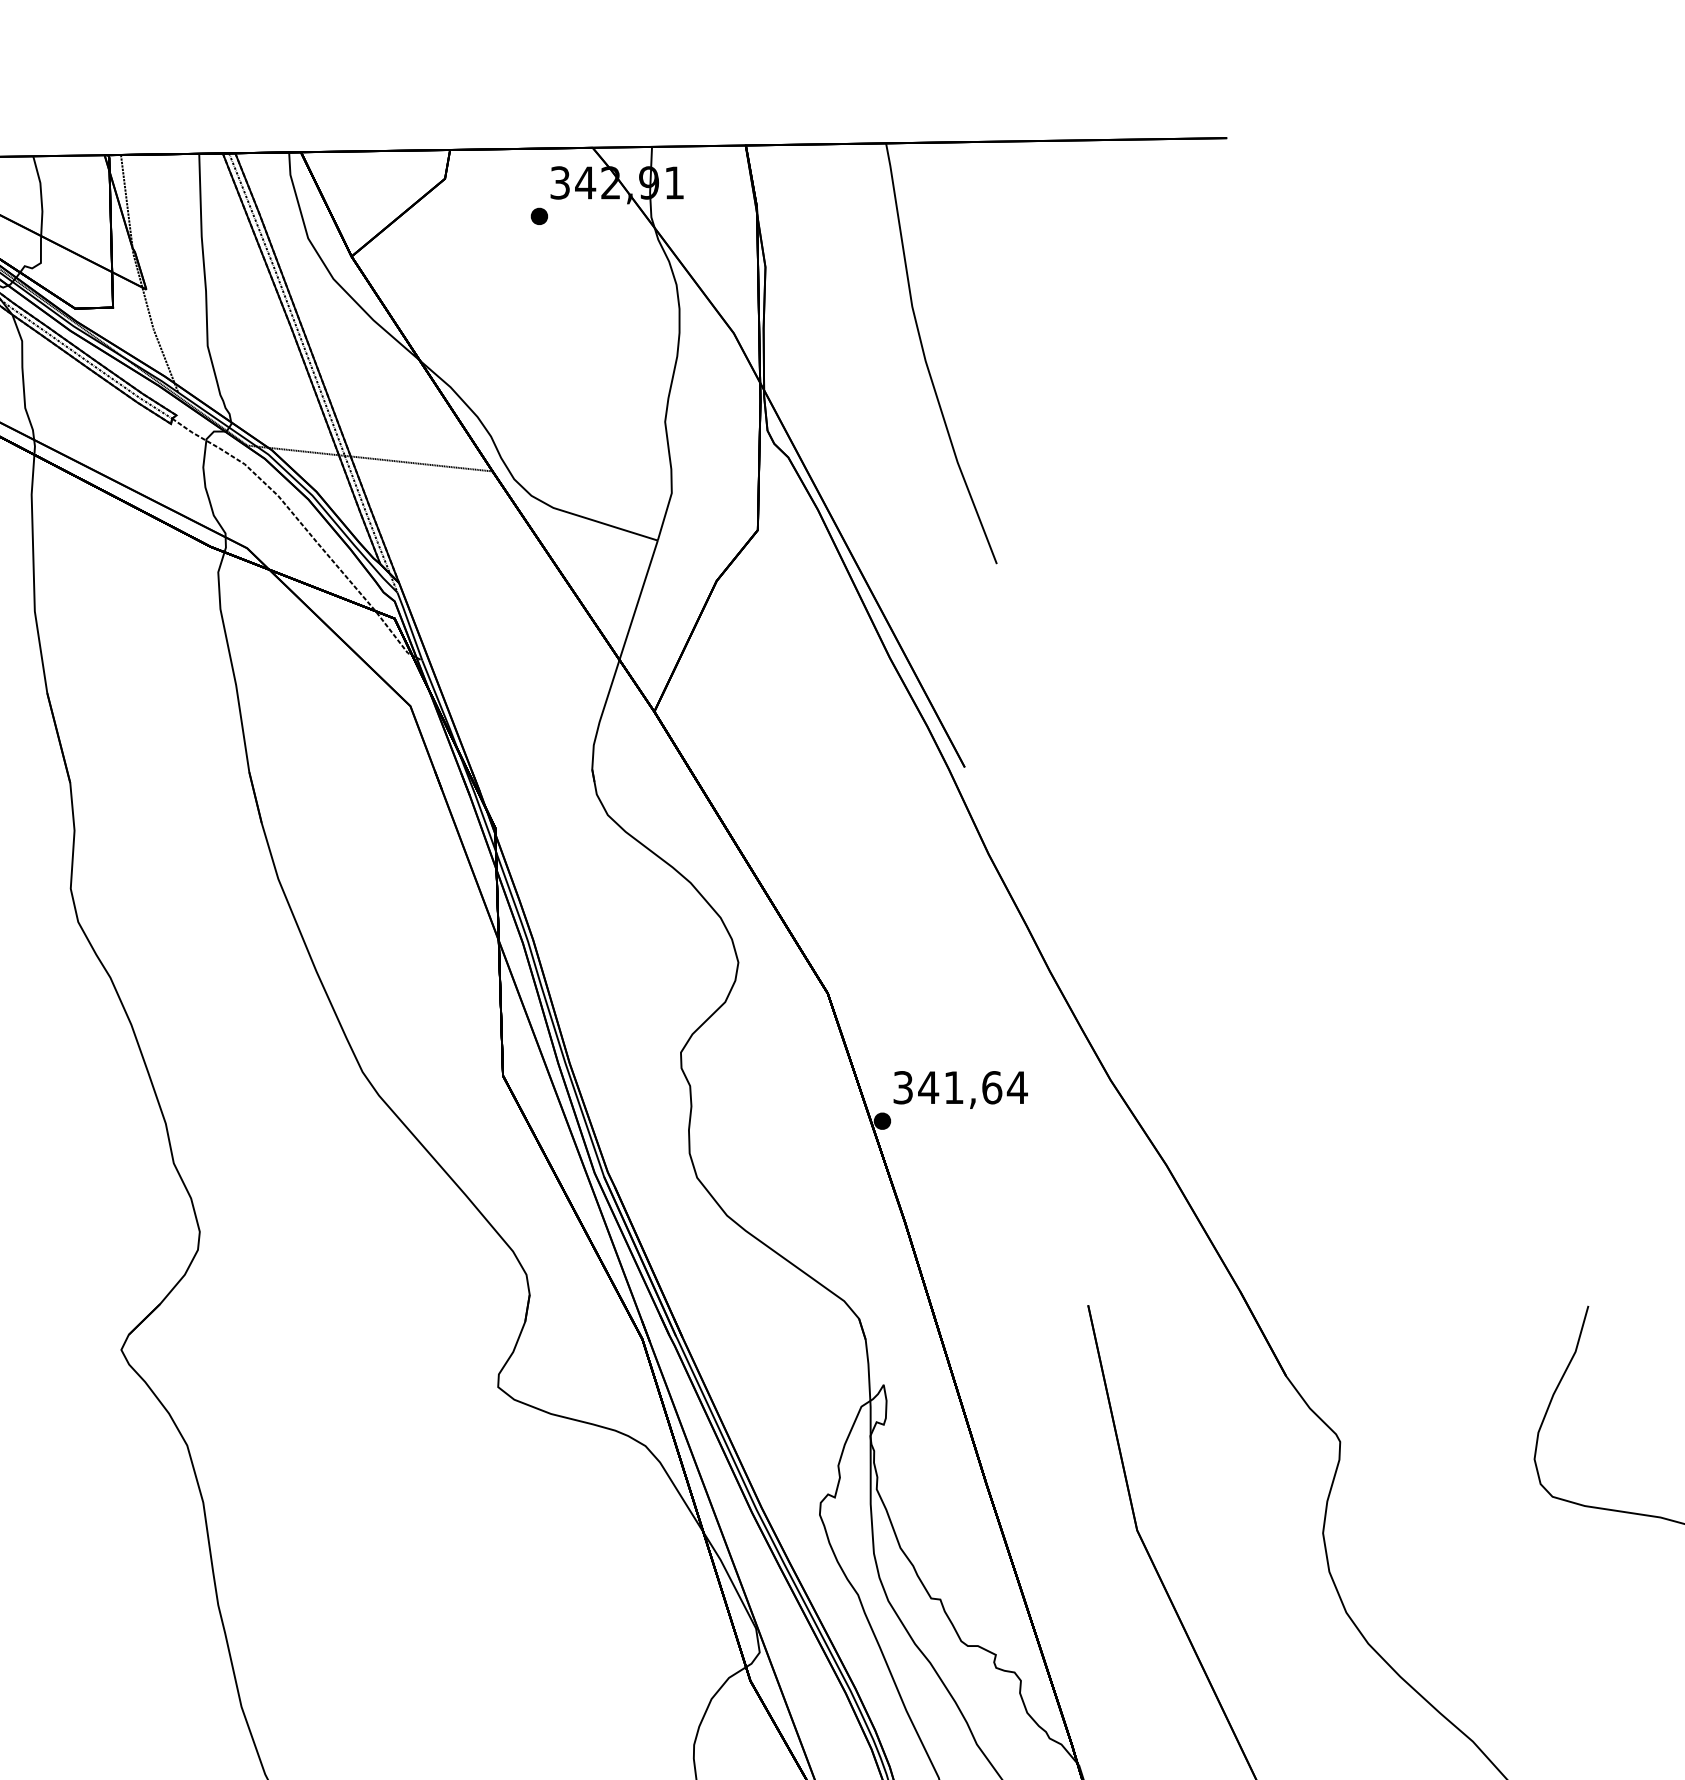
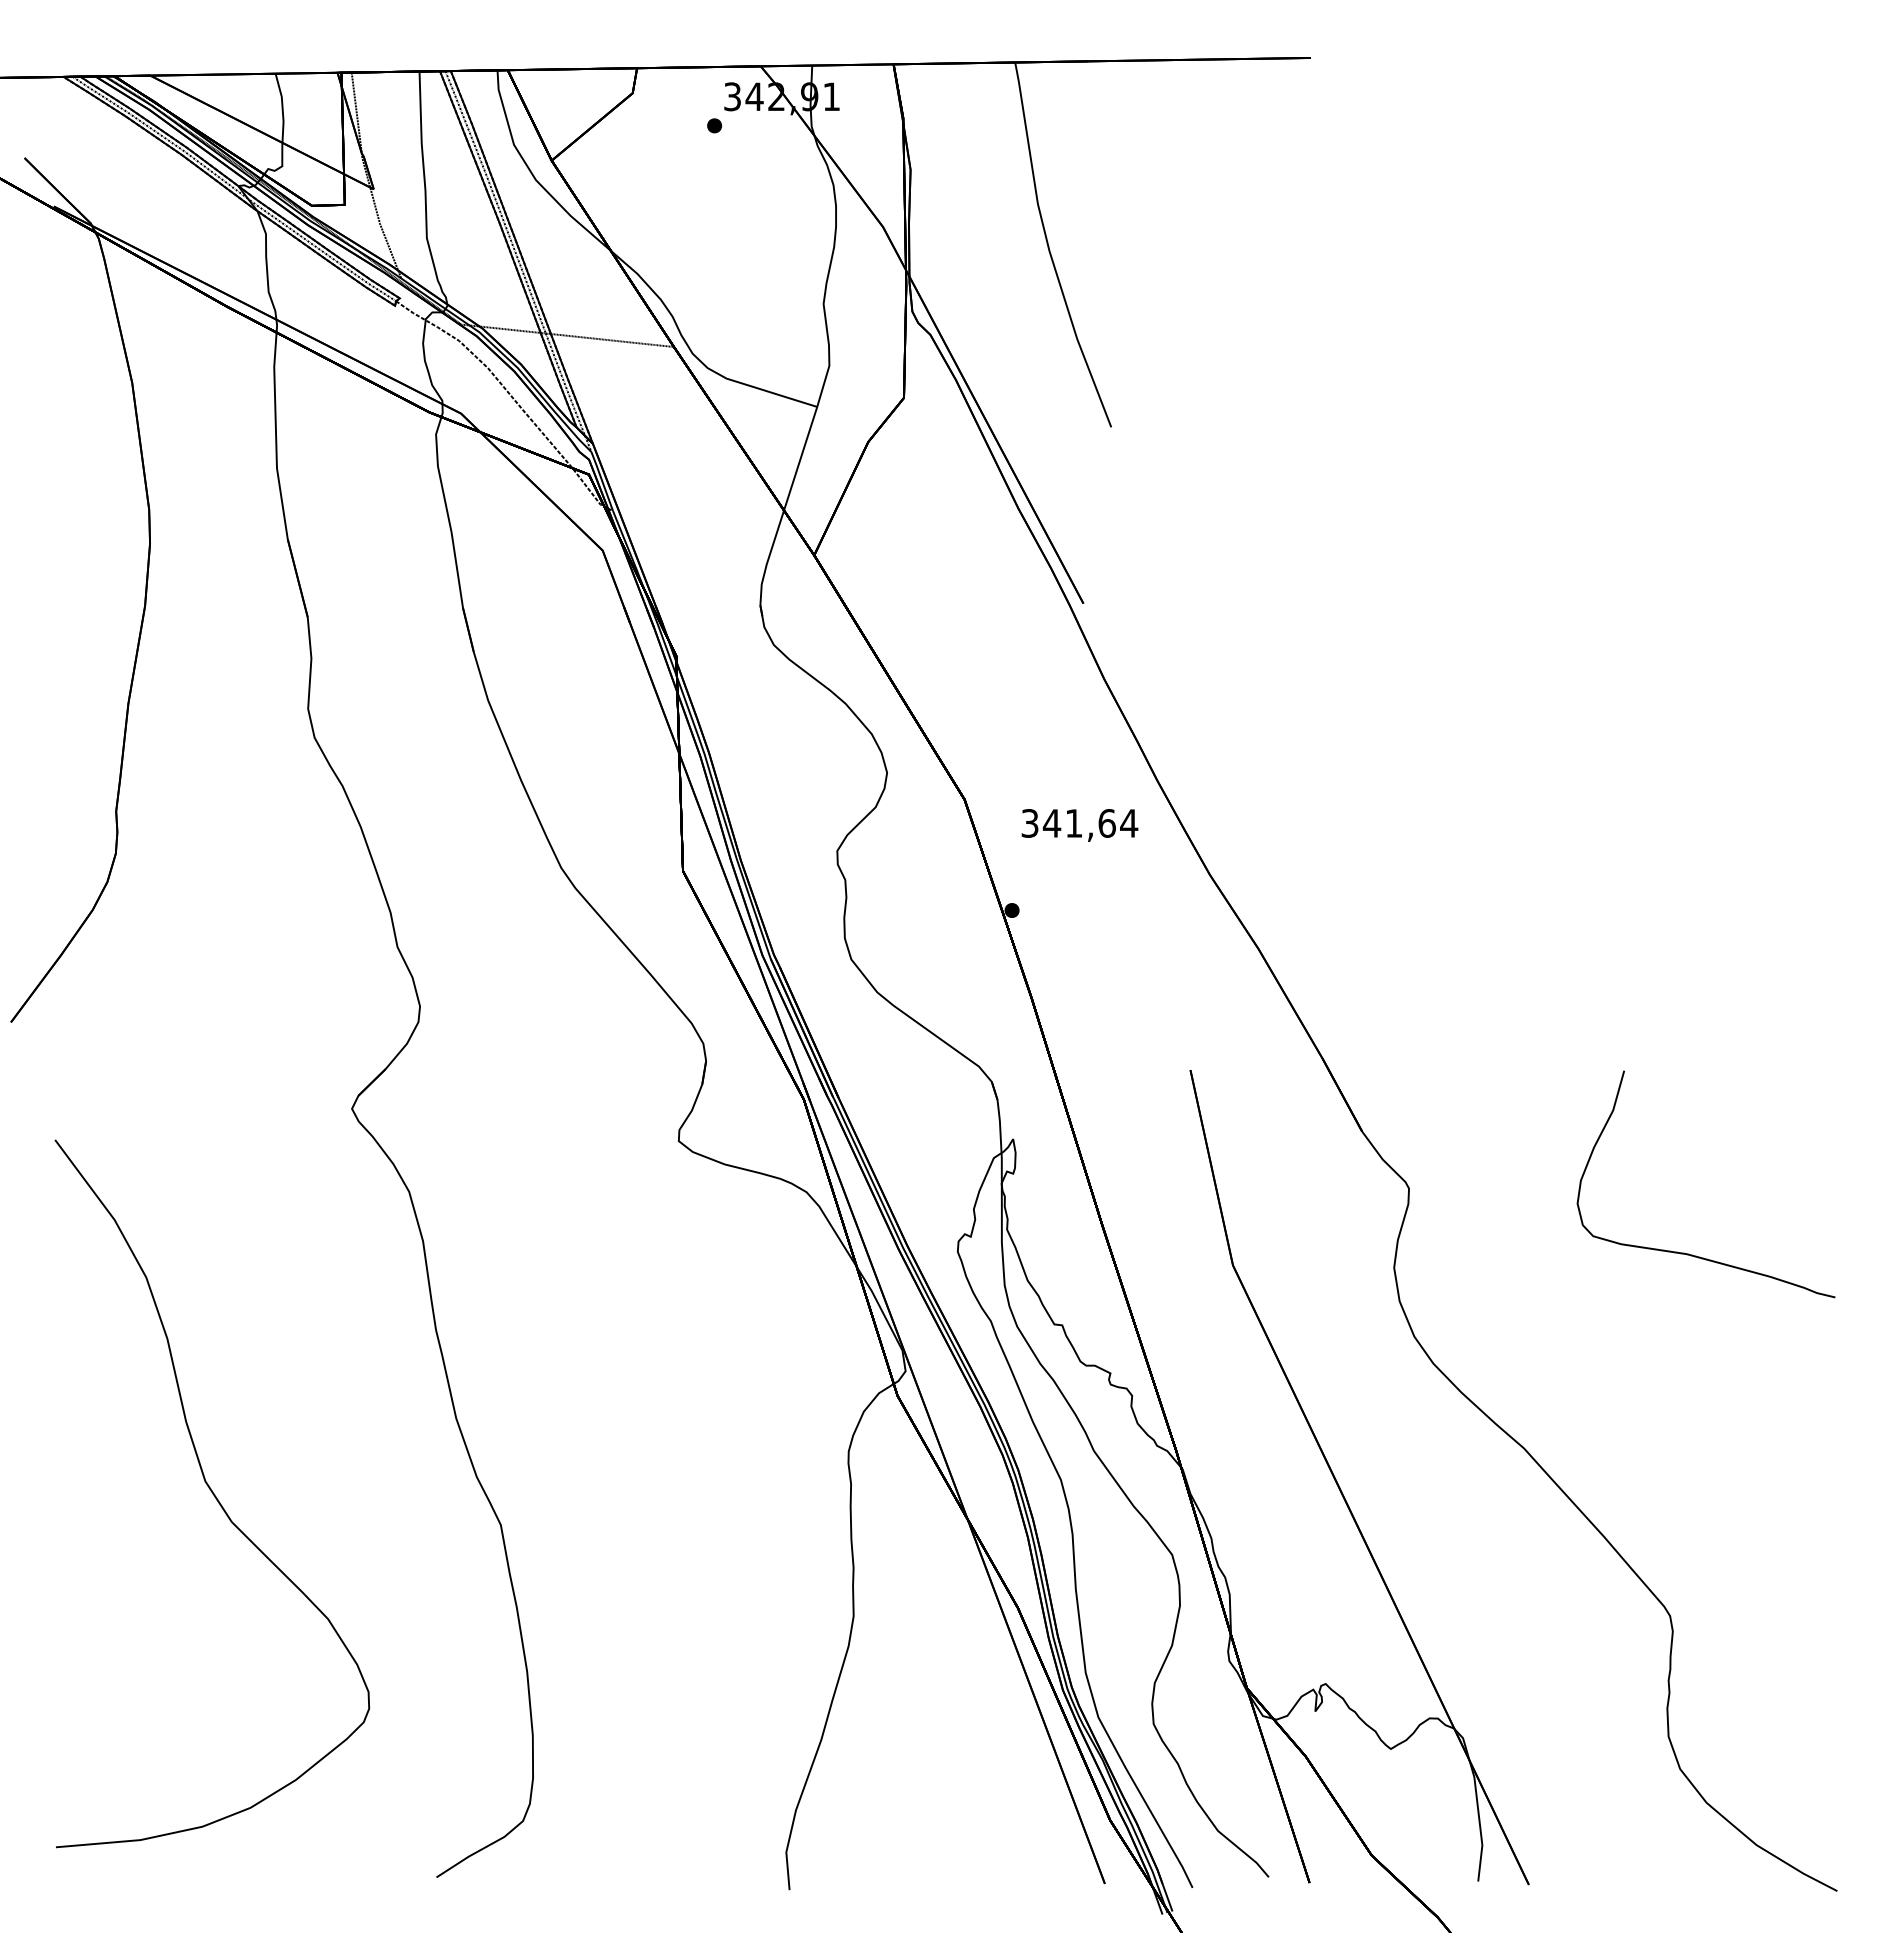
text: (960, 1090) -> (1079, 825), moved

